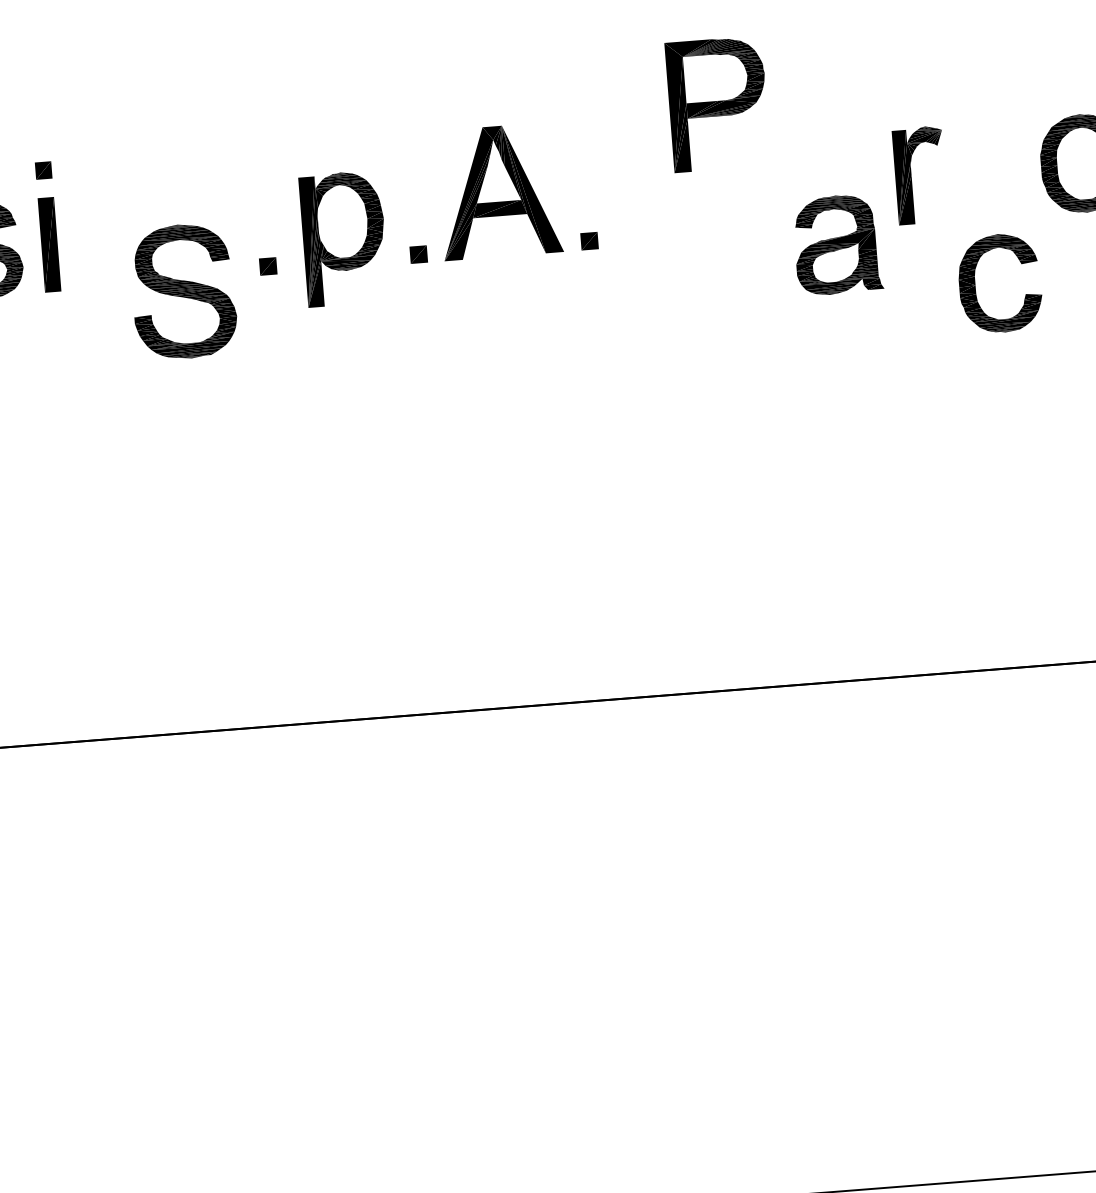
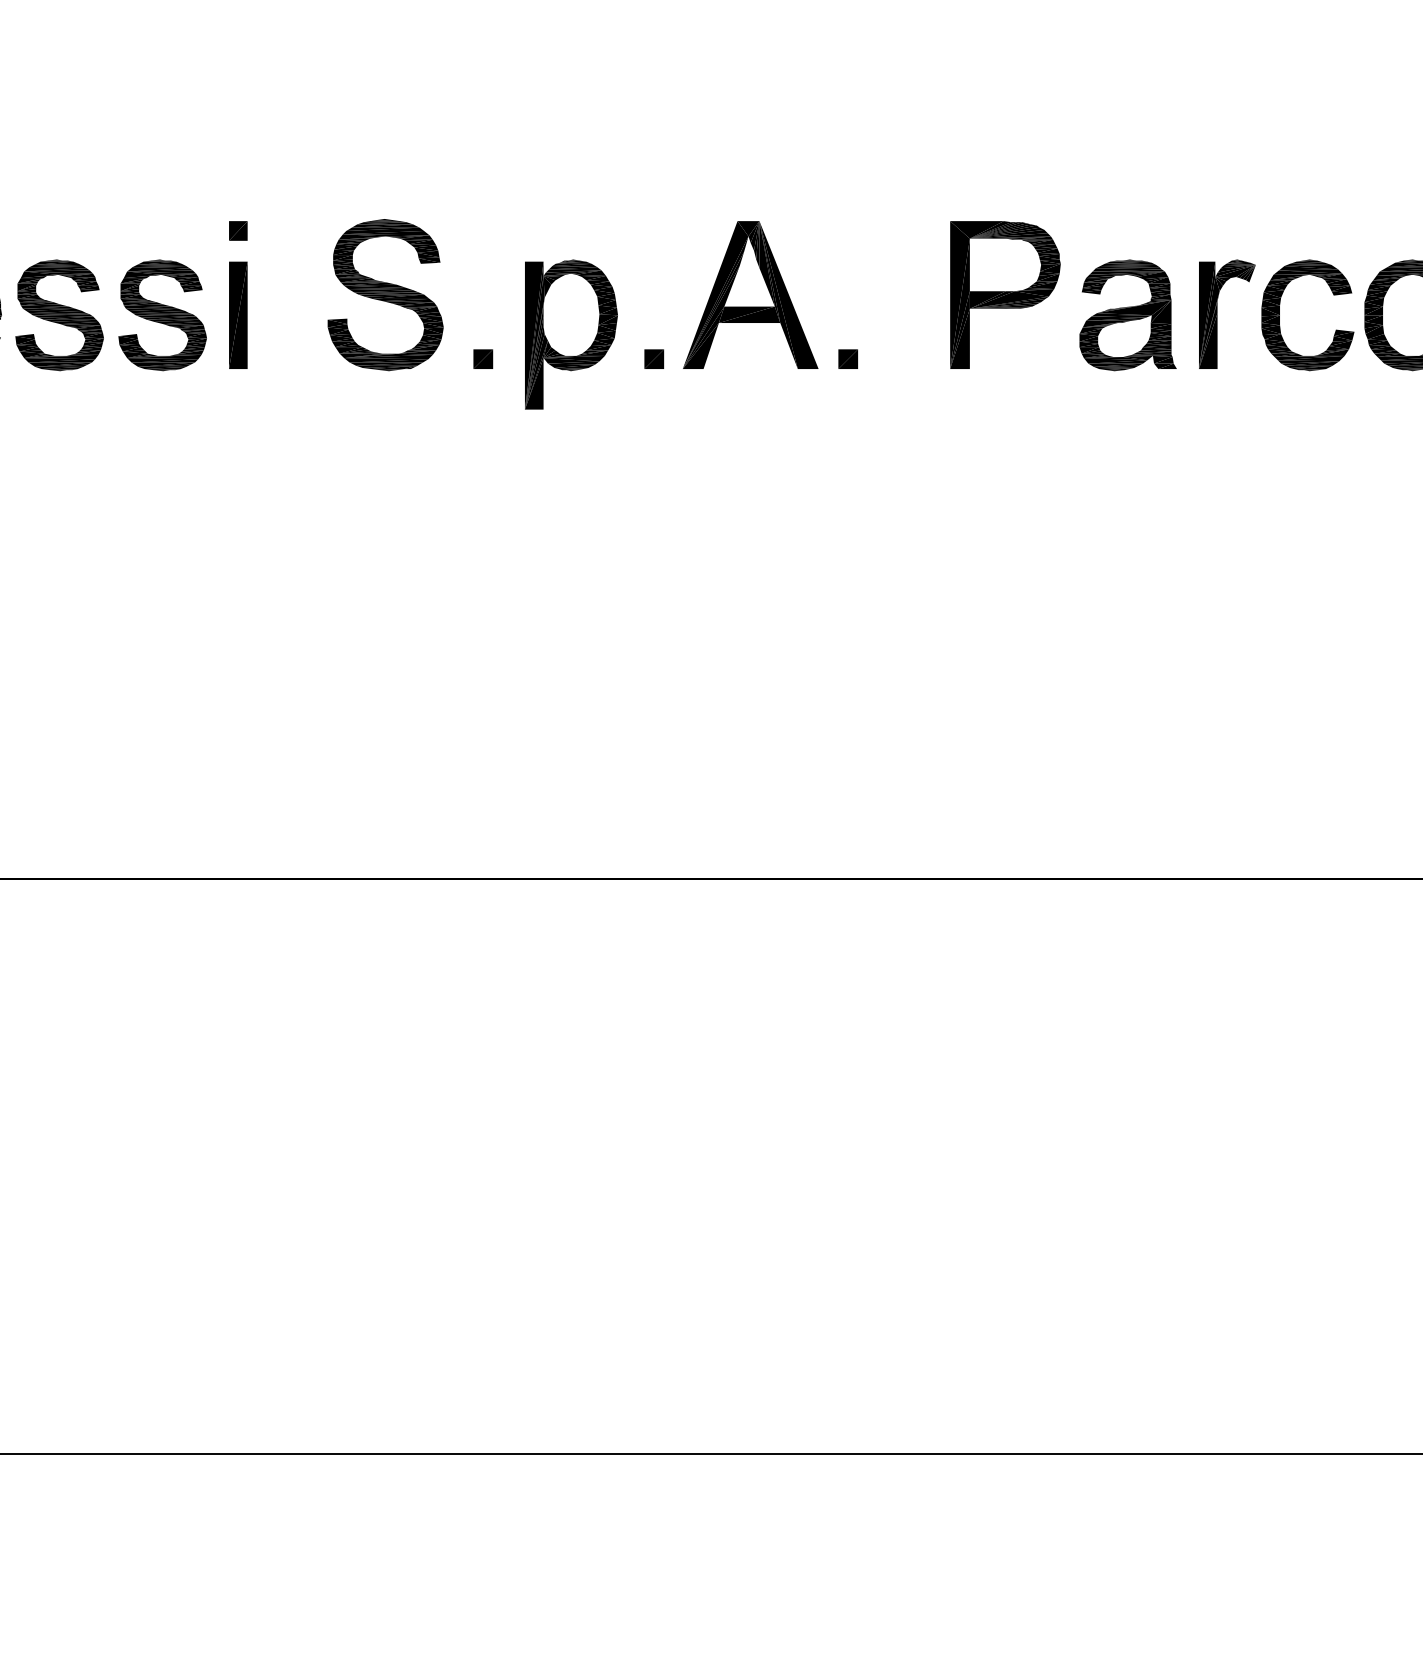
part: (718, 103) -> (1005, 294), moved
part: (837, 244) -> (1127, 315), moved
part: (975, 285) -> (1279, 315), moved
part: (183, 292) -> (385, 295), moved

